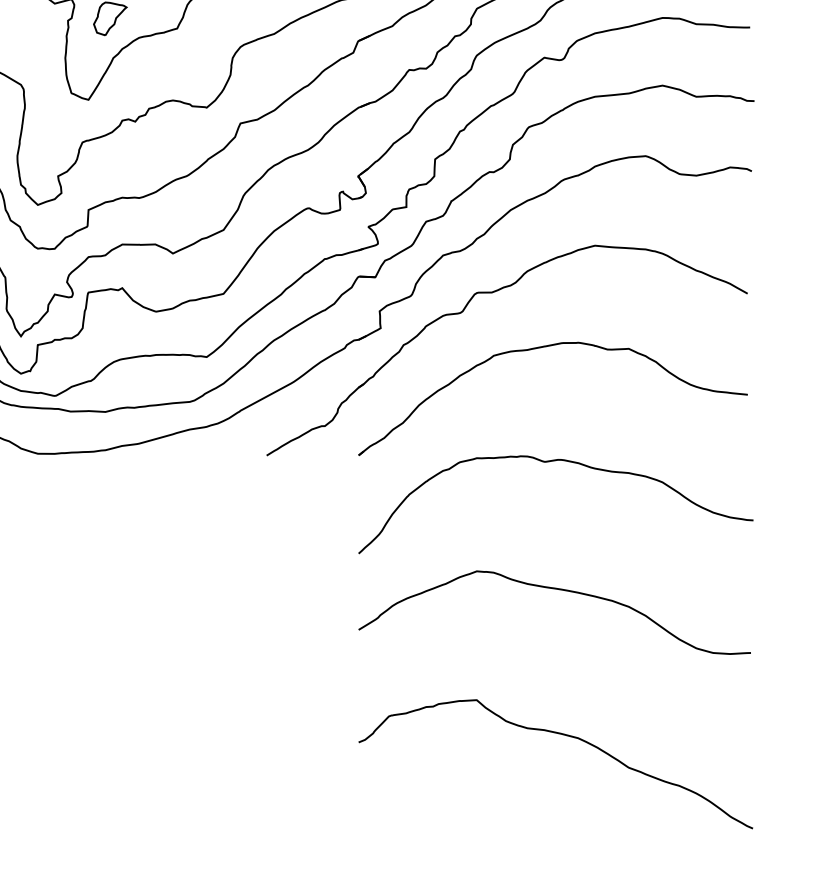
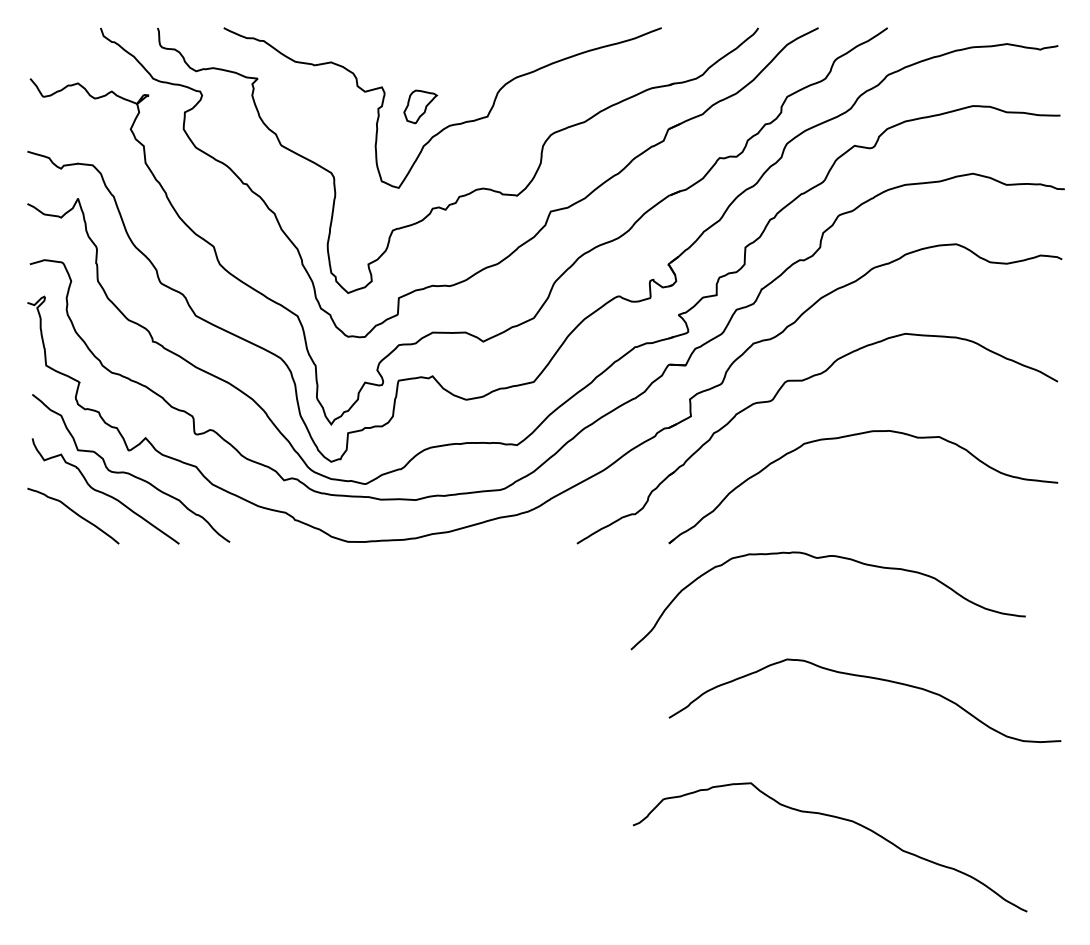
curve: (550, 462) -> (822, 558), moved
curve: (562, 735) -> (836, 818), moved

